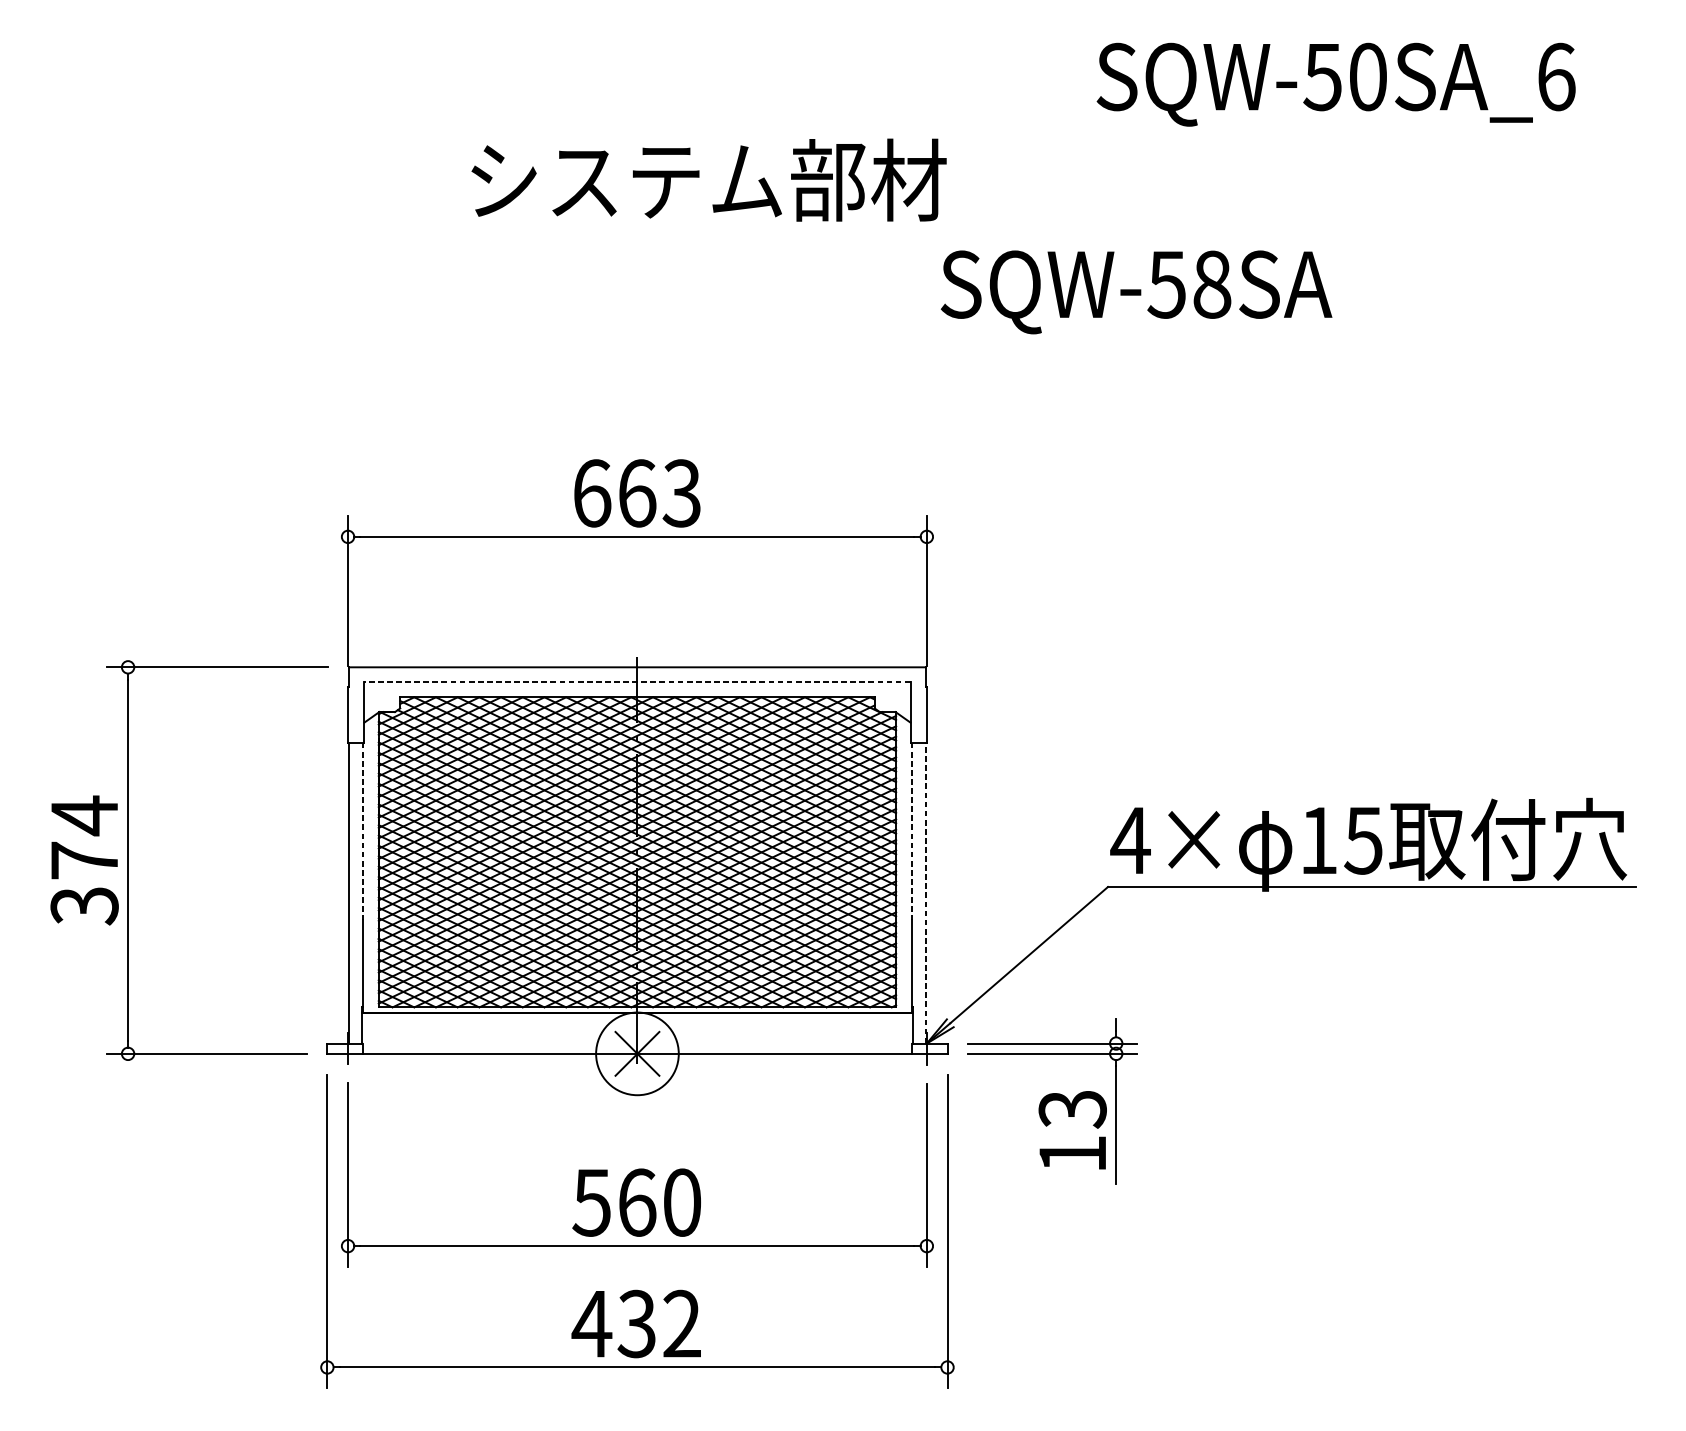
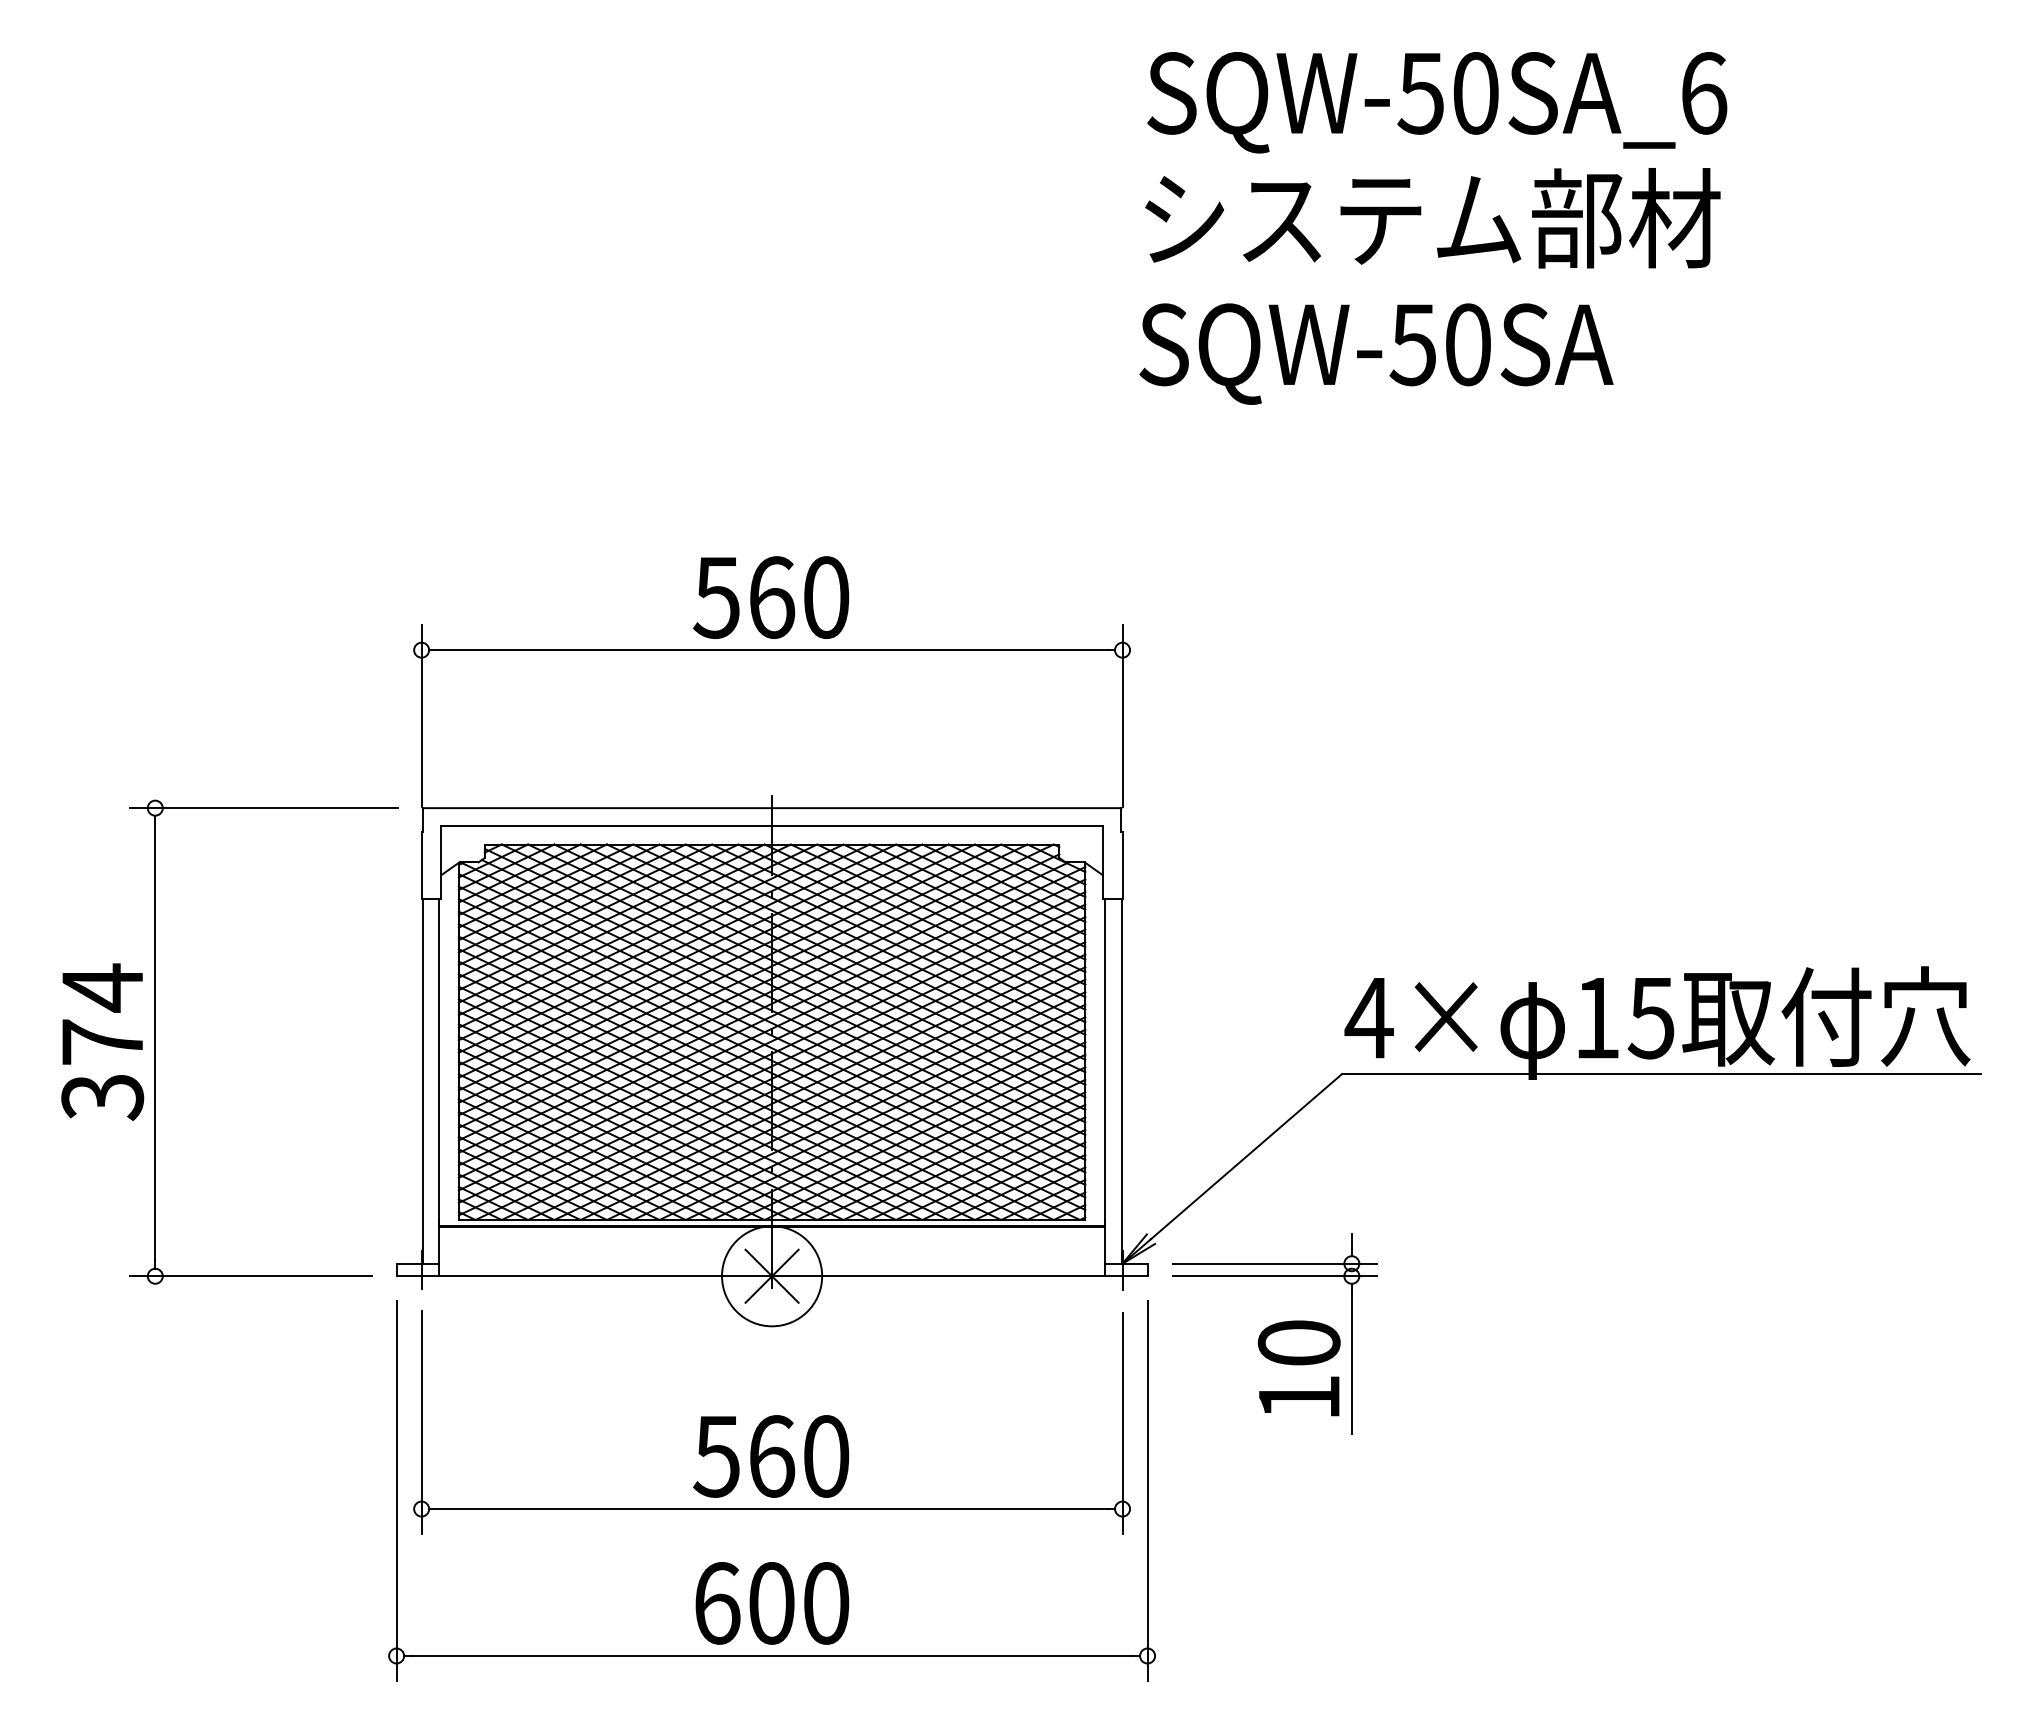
text: (1336, 84) -> (1437, 102), moved
text: (708, 180) -> (1432, 218), moved
text: (1212, 284) -> (1468, 344), SQW-58SA -> SQW-50SA
text: (636, 493) -> (771, 597), 663 -> 560
line: (637, 682) -> (772, 826), dashed -> solid
line: (362, 831) -> (439, 1007), dashed -> solid
line: (911, 831) -> (1104, 1007), dashed -> solid
line: (925, 893) -> (1121, 1081), dashed -> solid
text: (1072, 1109) -> (1298, 1343), 13 -> 10
text: (636, 1324) -> (770, 1603), 432 -> 600

